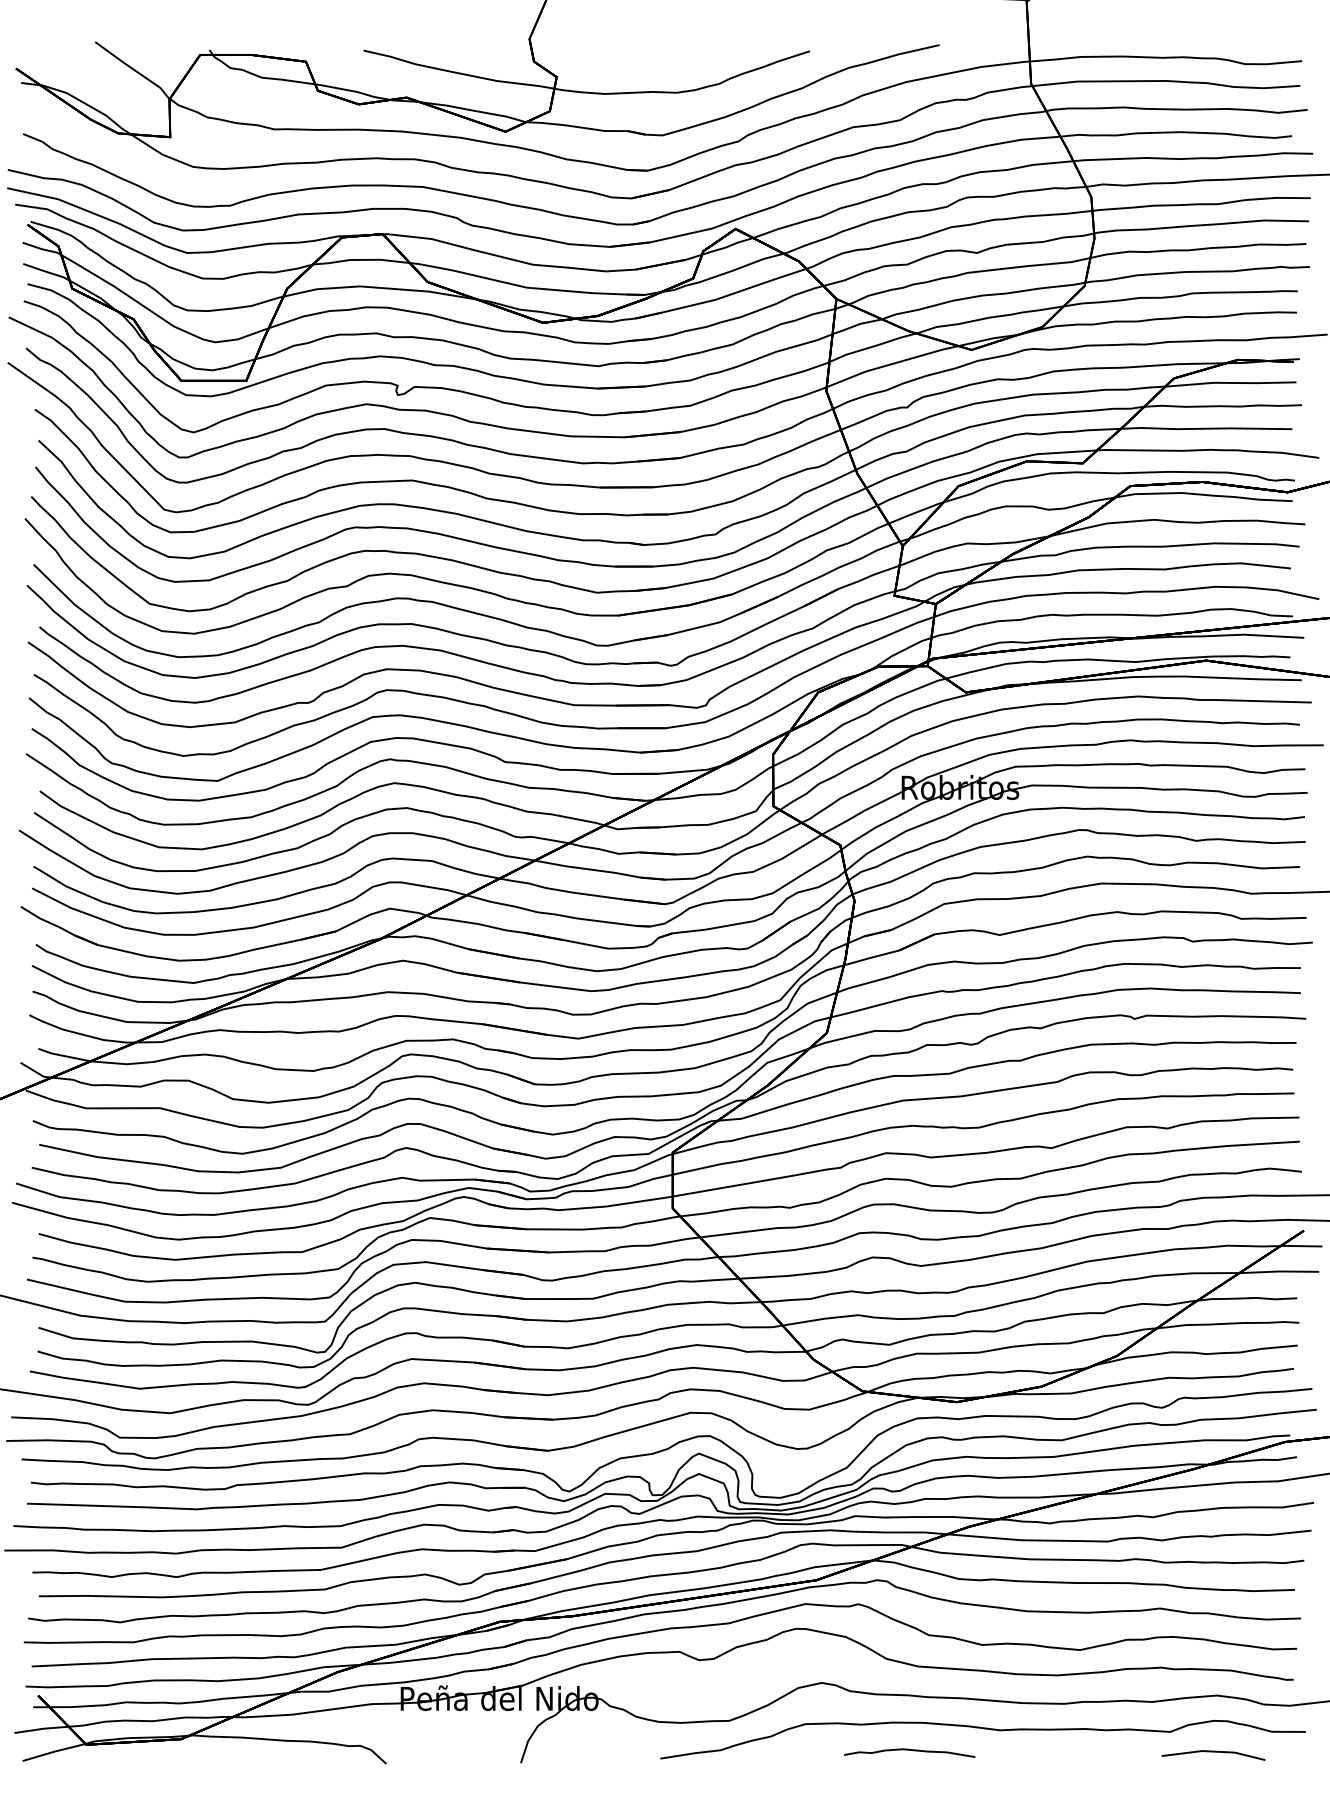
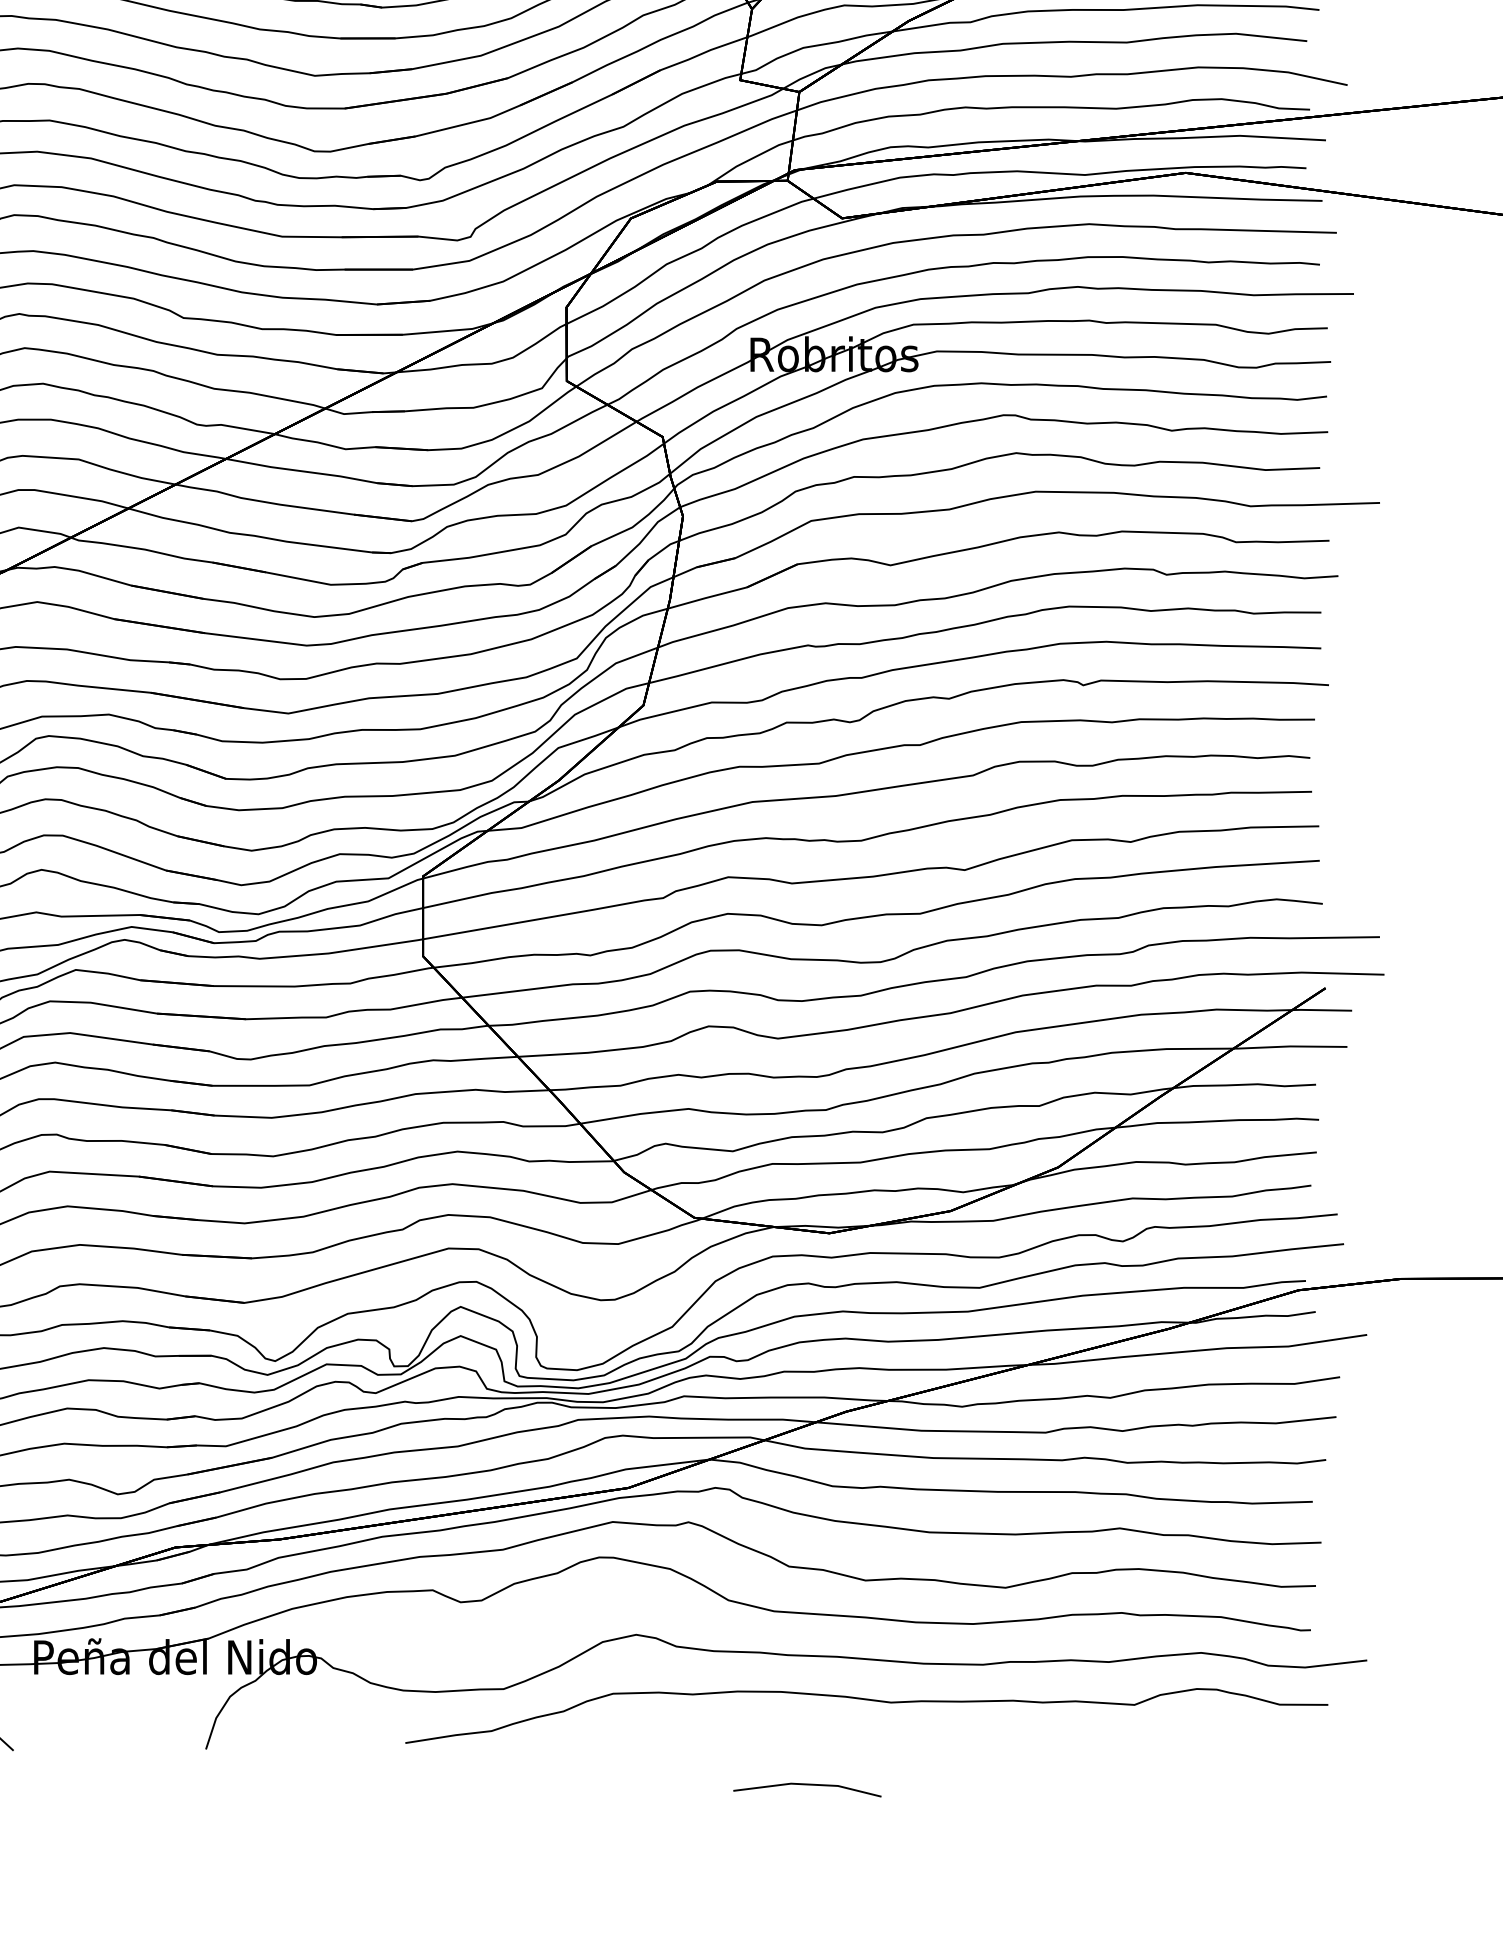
curve: (909, 1750) -> (761, 1731), removed
line: (1213, 1752) -> (807, 1785), moved

